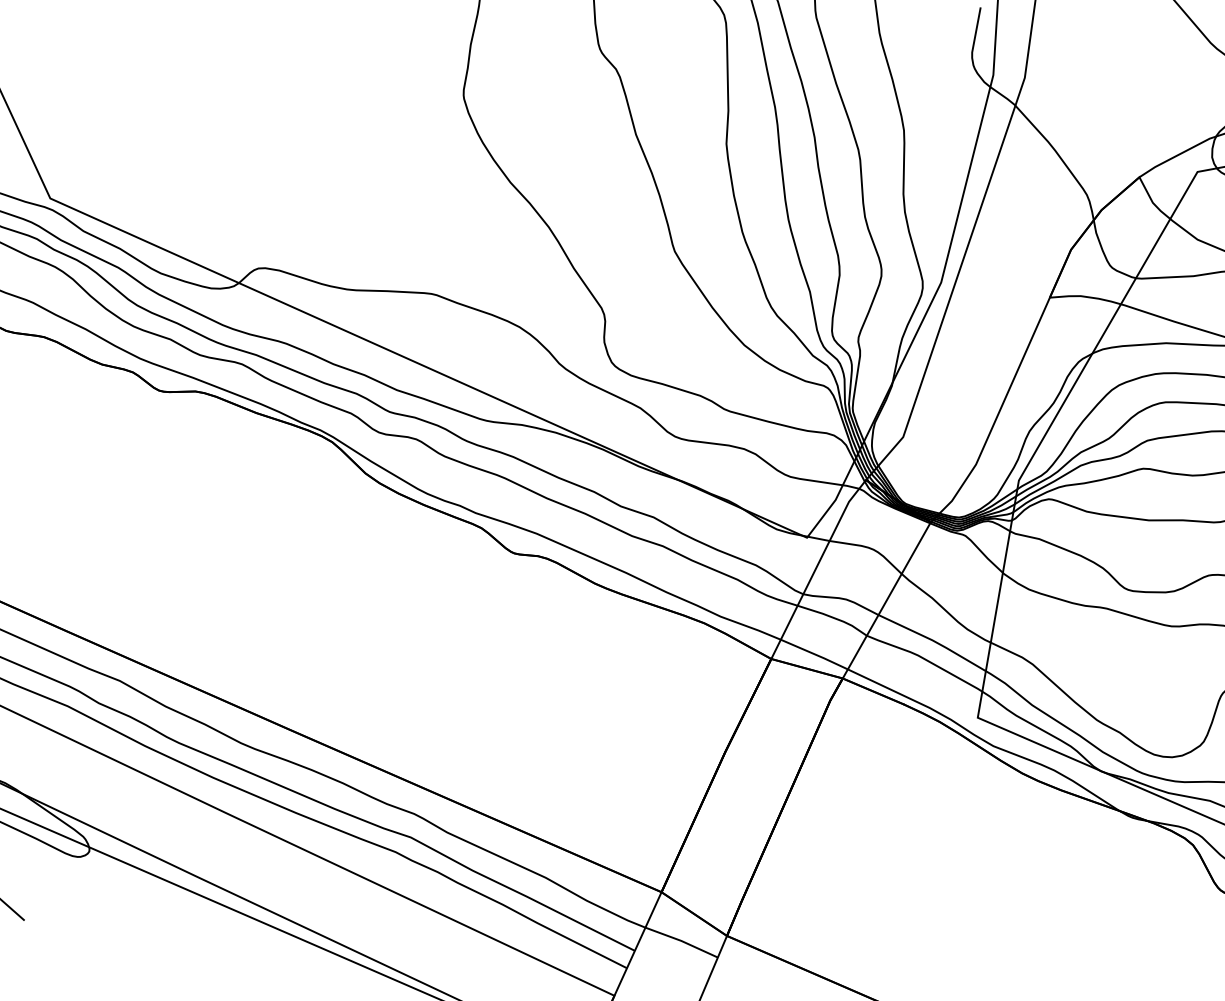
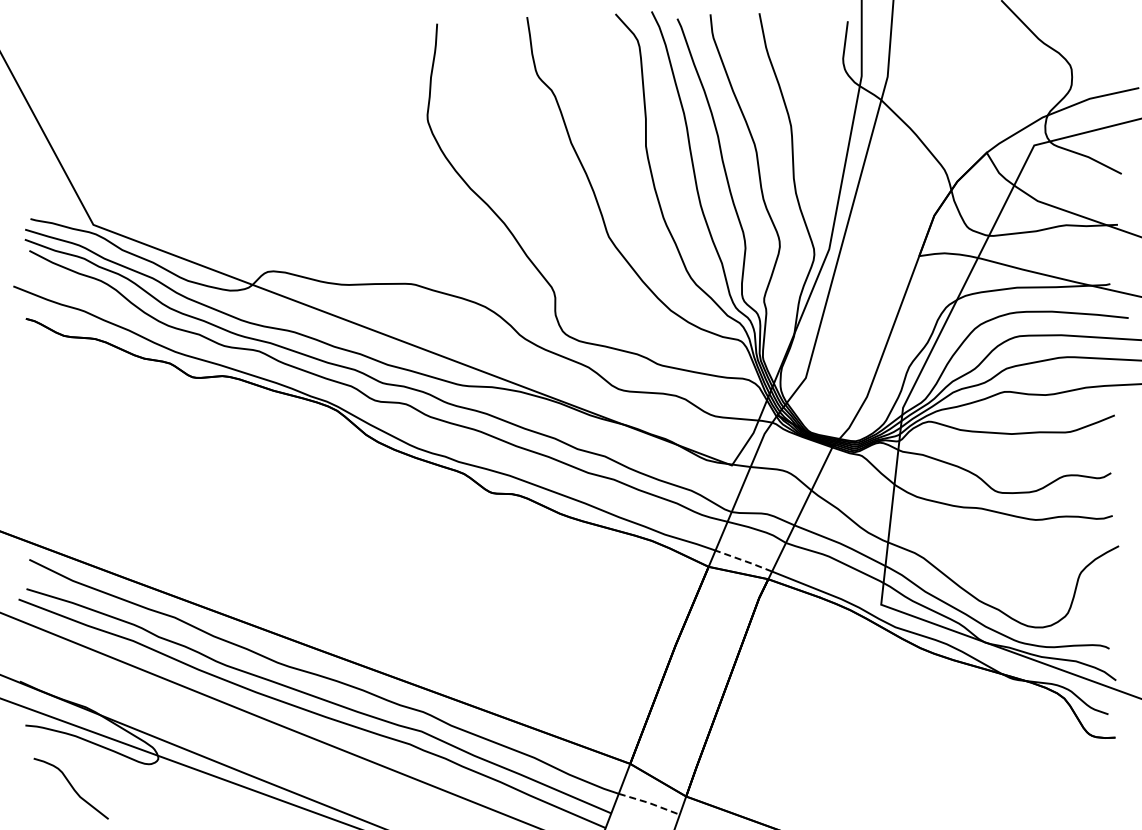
line: (815, 655) -> (744, 561), solid -> dashed
line: (682, 940) -> (649, 802), solid -> dashed

